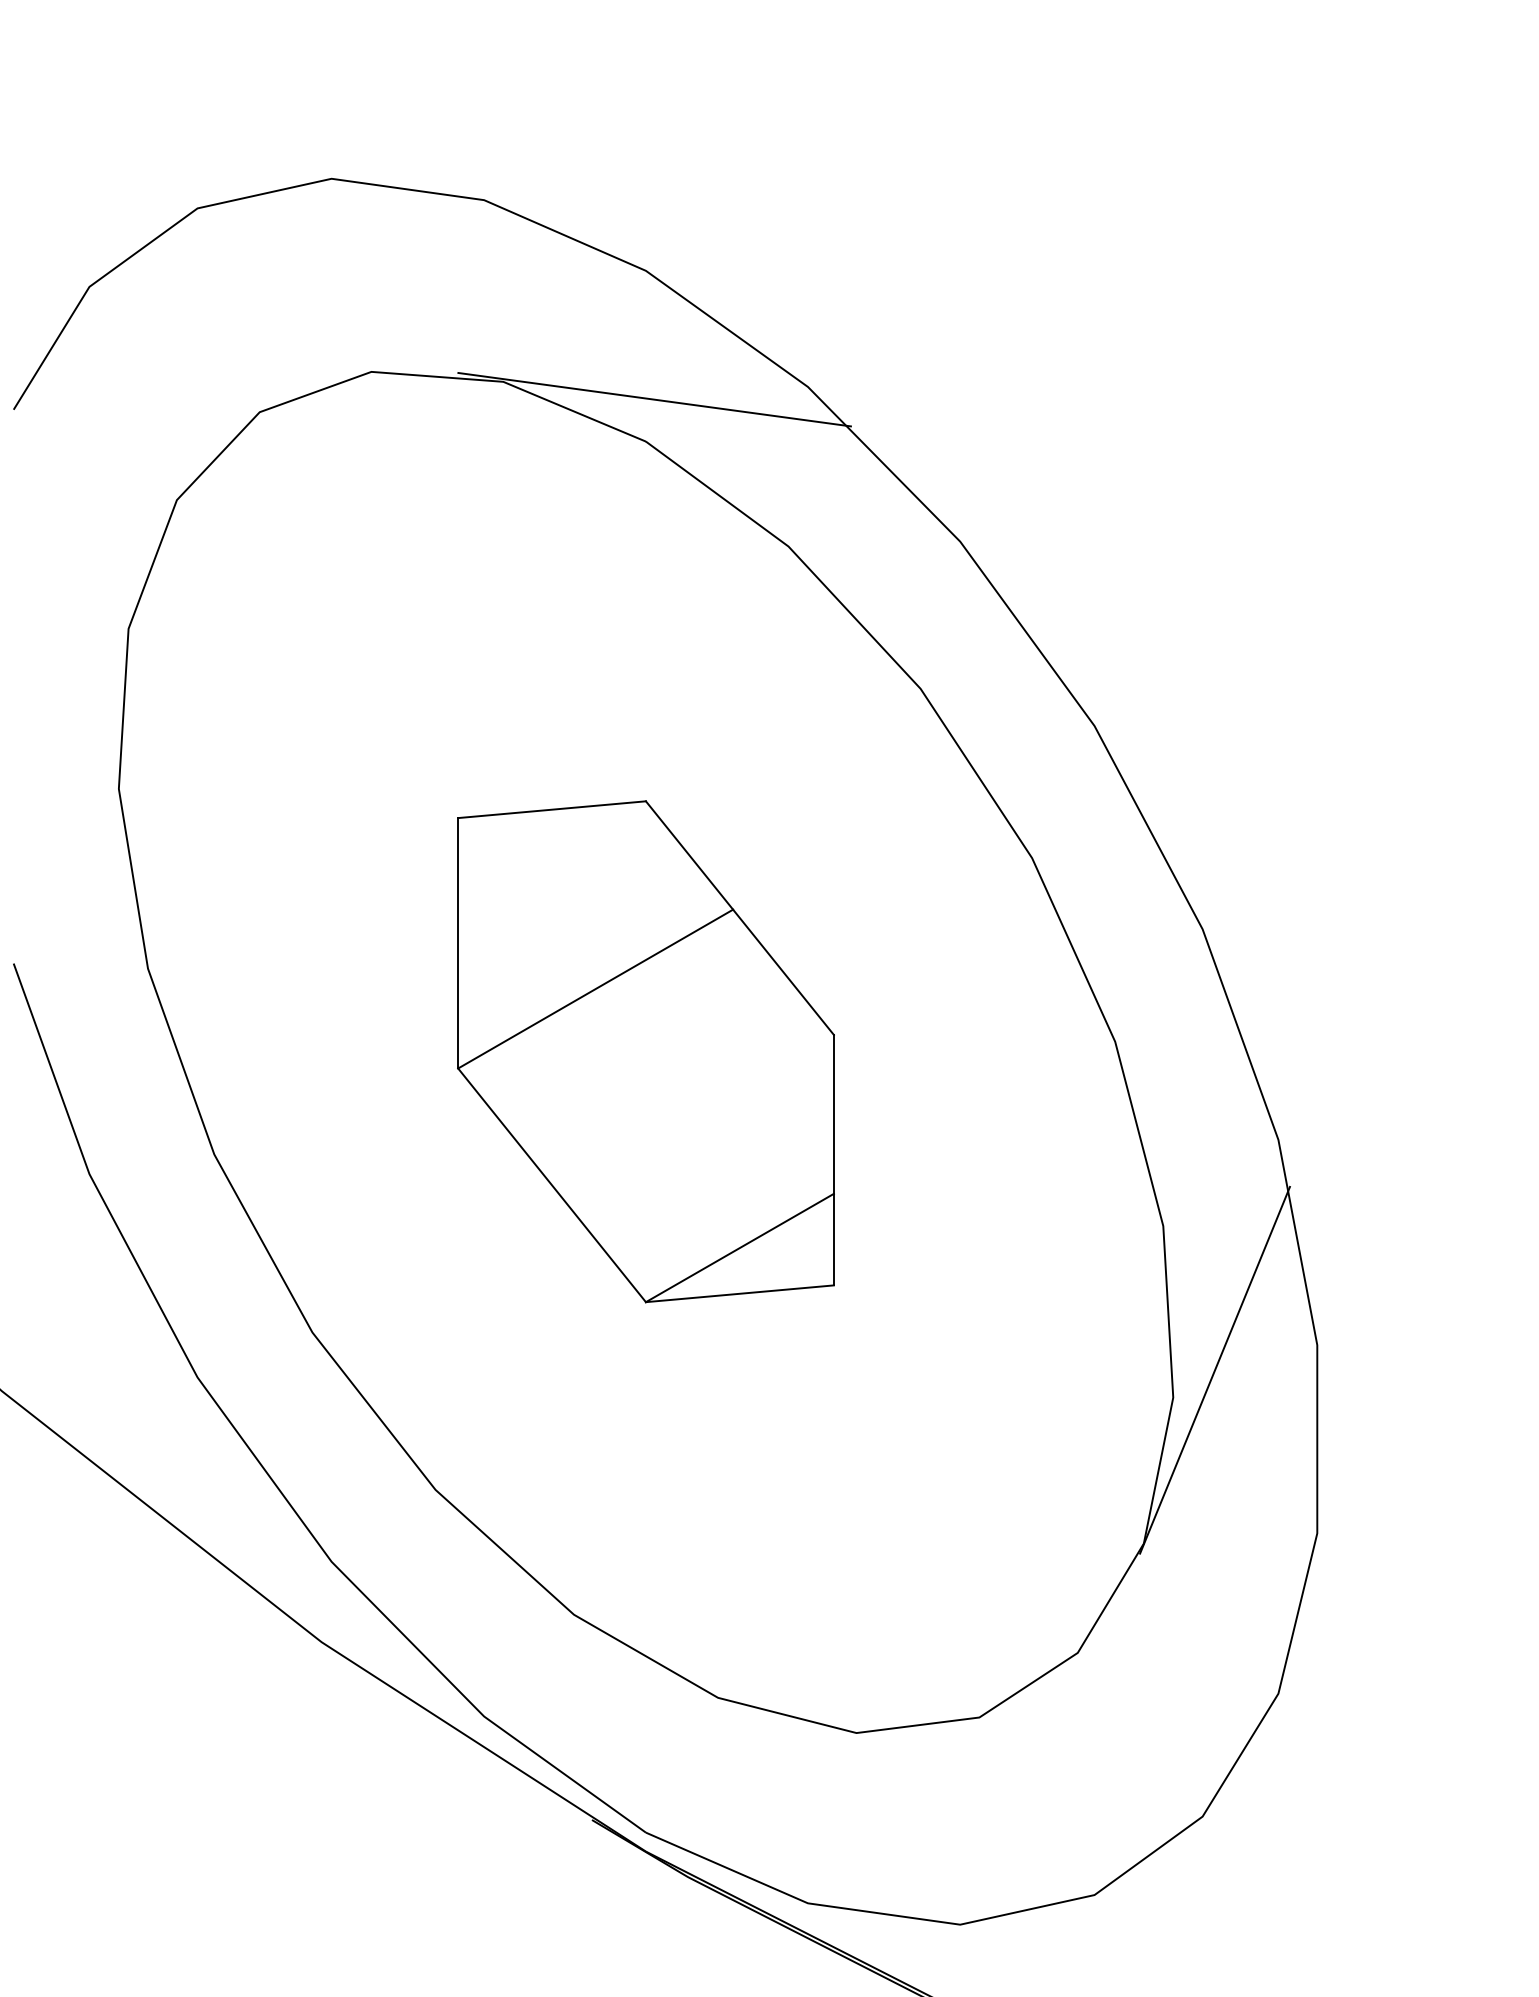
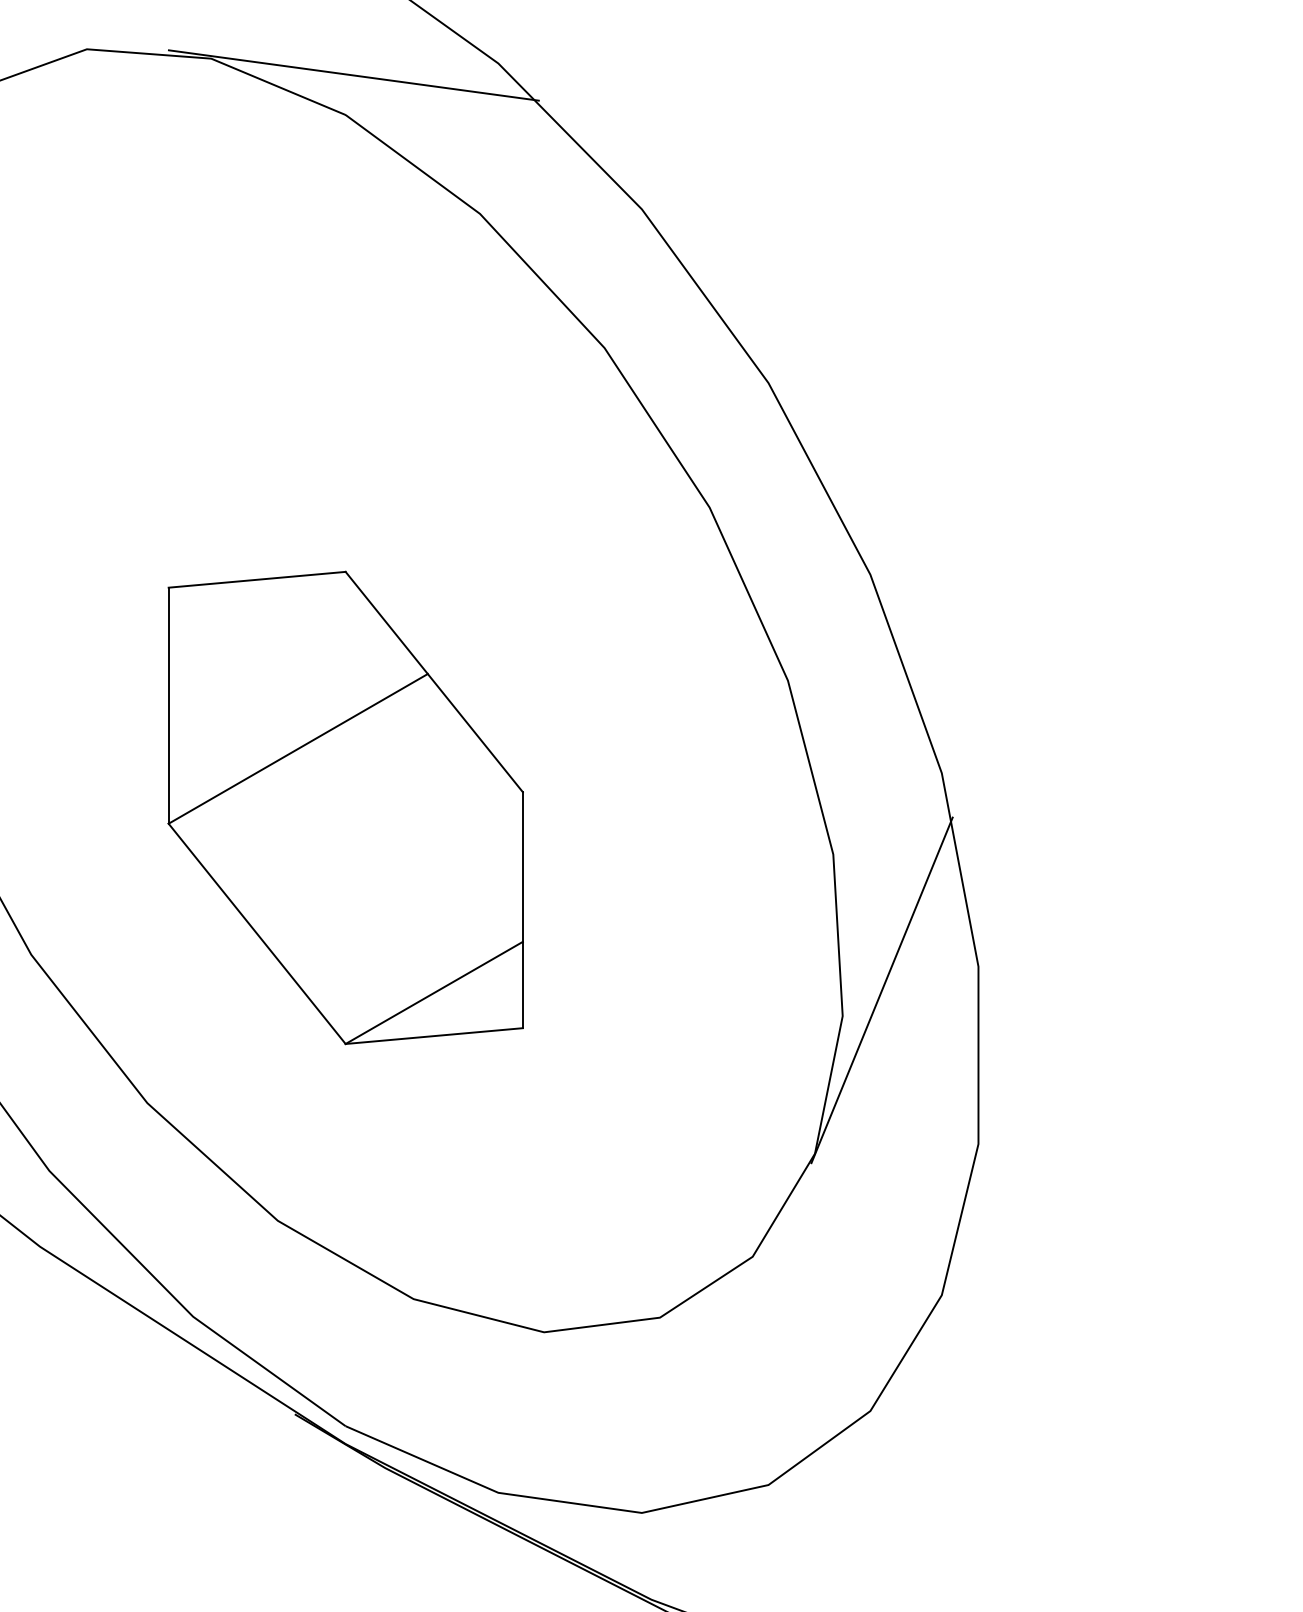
part: (645, 1051) -> (345, 807), moved

